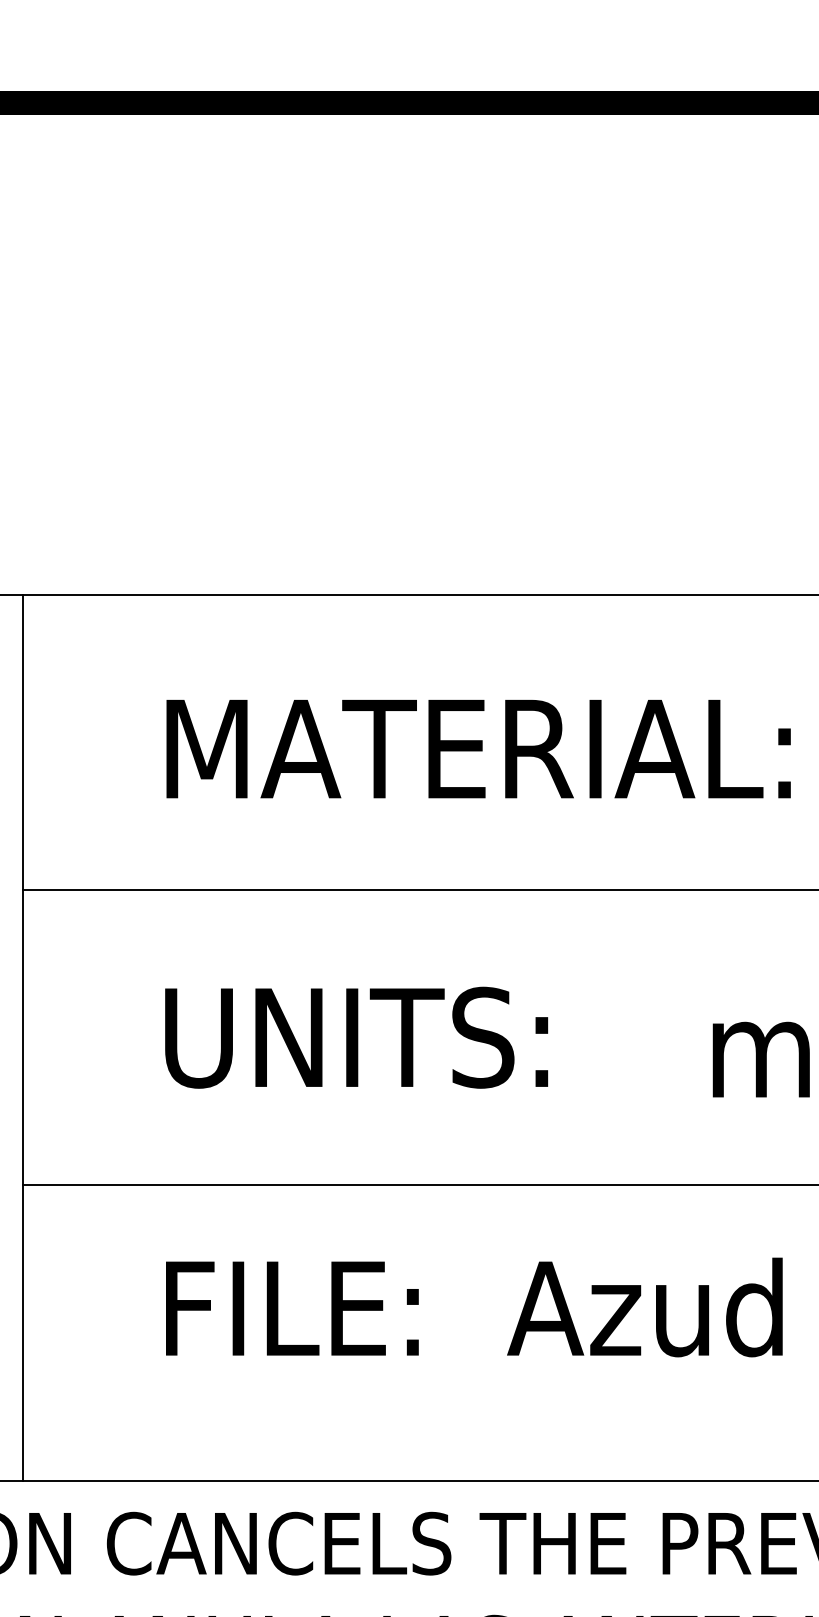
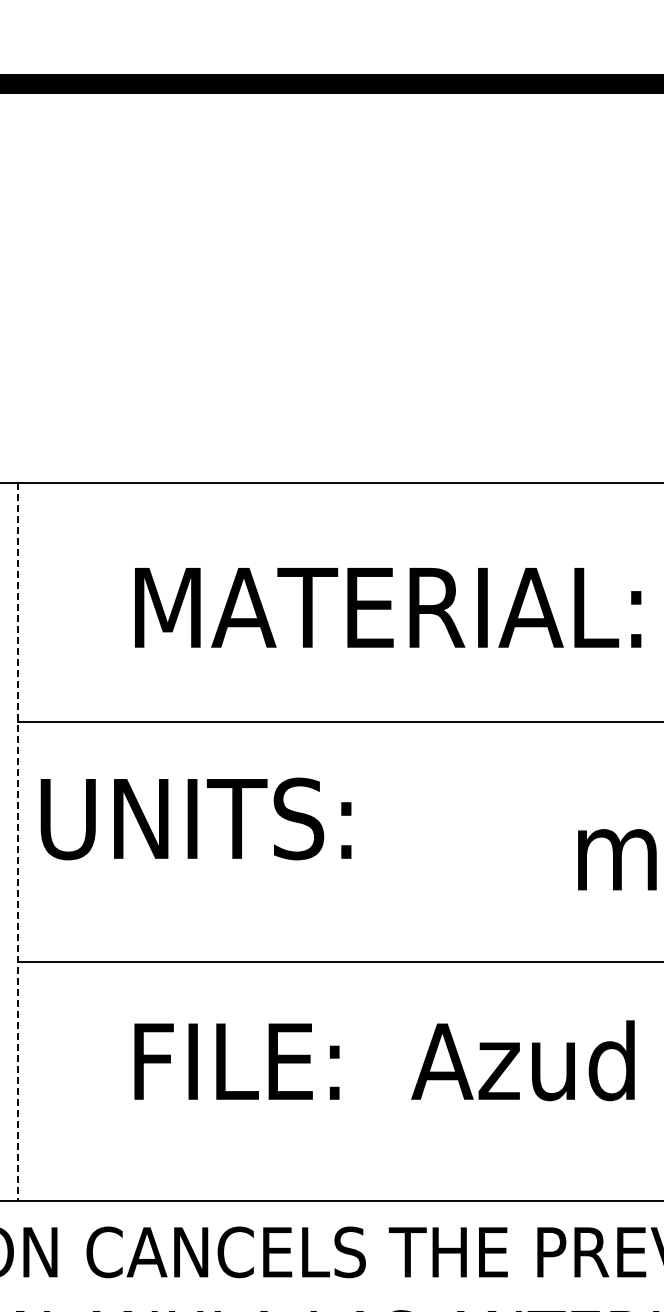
text: (355, 1037) -> (195, 818), moved
line: (23, 1038) -> (18, 842), solid -> dashed

